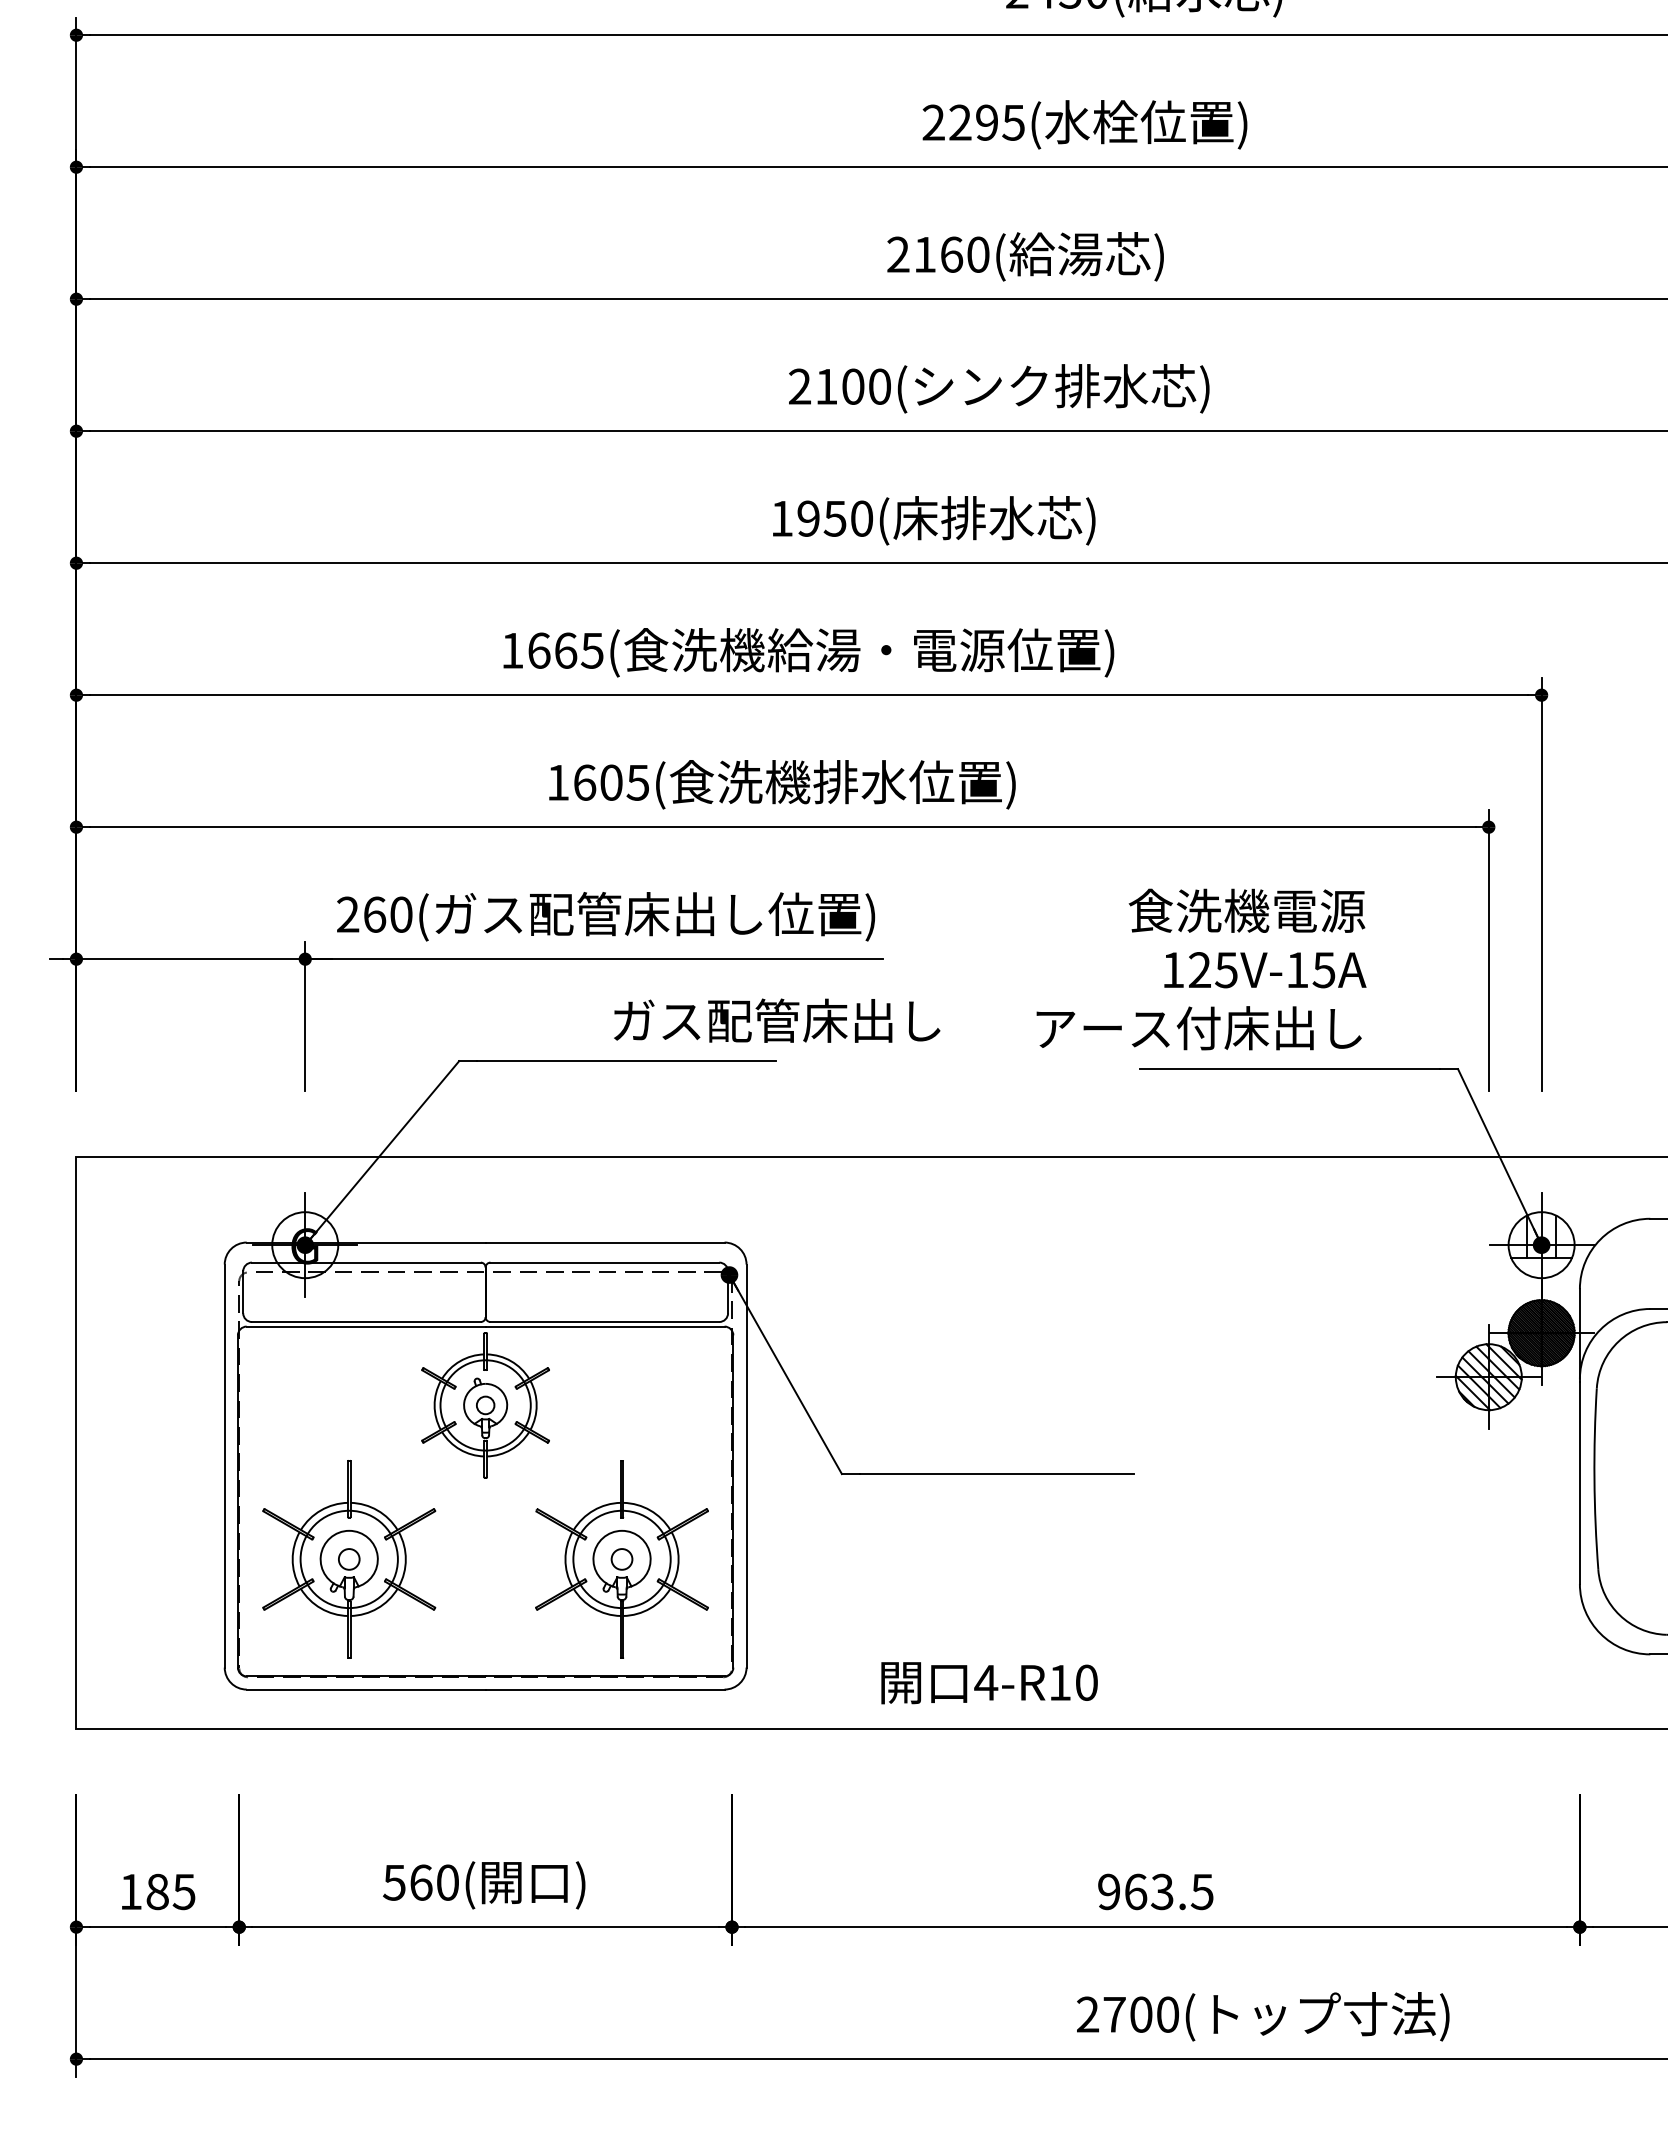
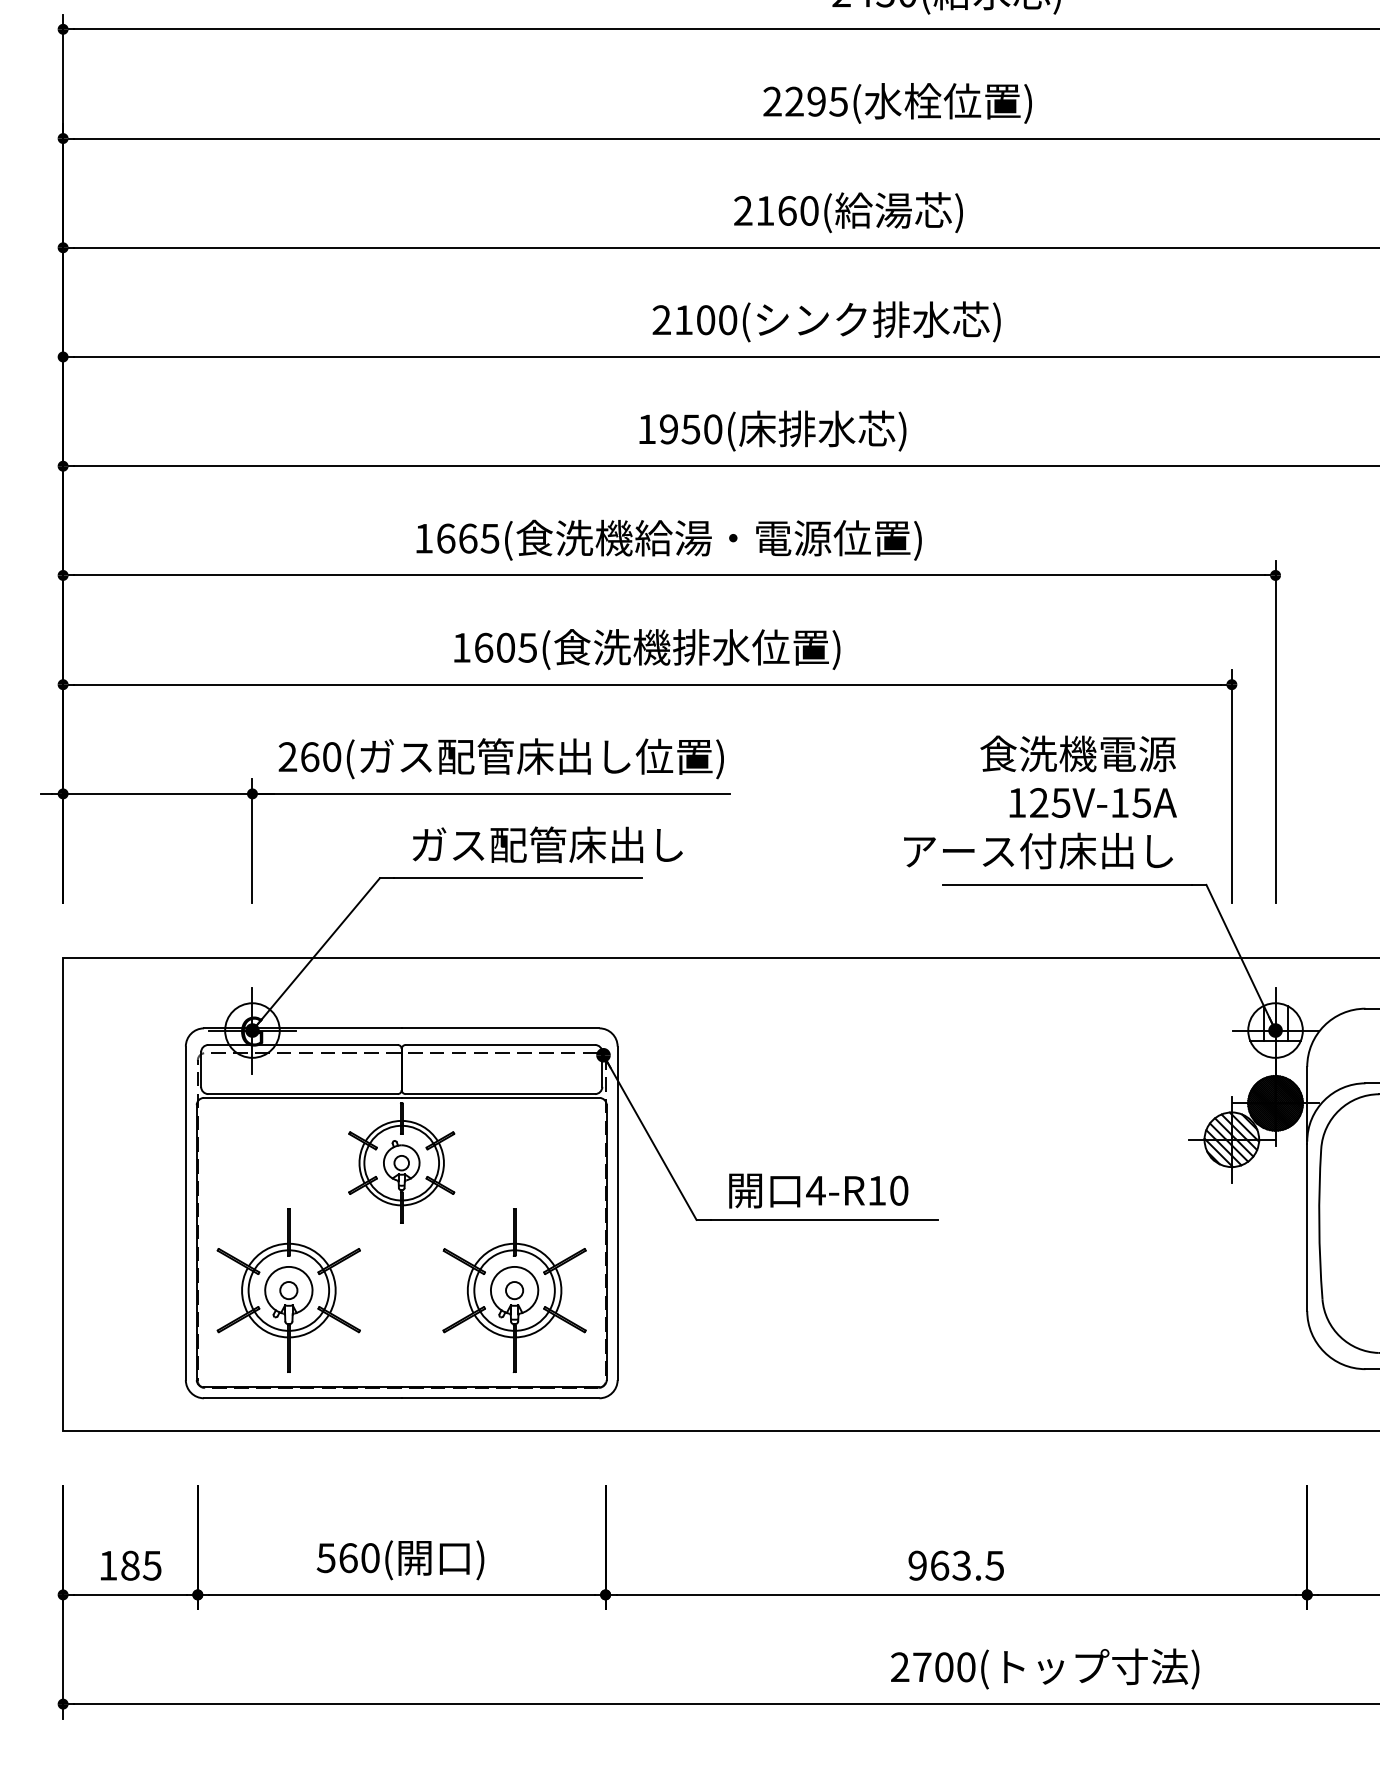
text: (1201, 969) -> (1040, 802), moved
text: (777, 1020) -> (548, 844), moved
text: (989, 1683) -> (818, 1191), moved

